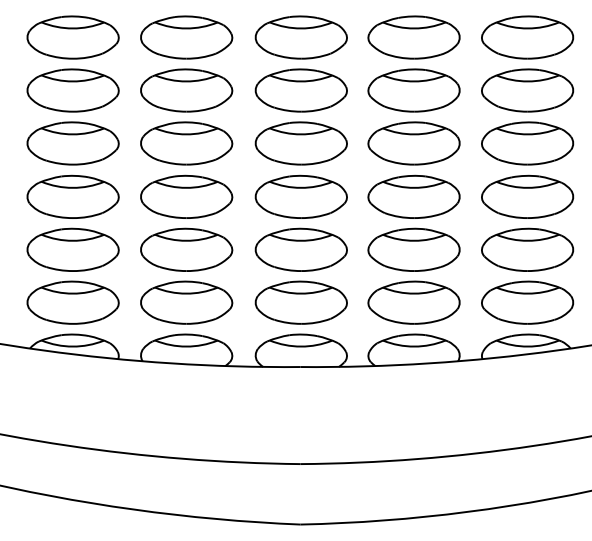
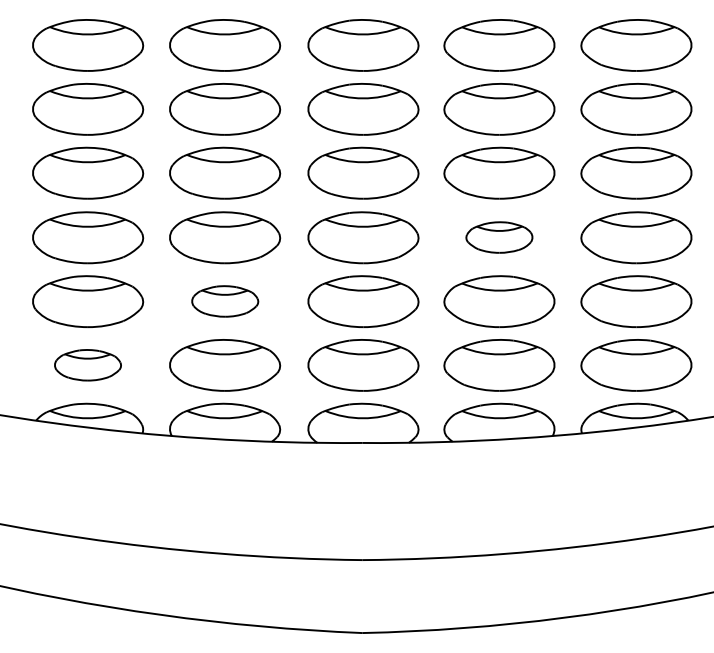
part: (413, 196) -> (498, 237), size x0.6
part: (186, 249) -> (224, 301), size x0.6
part: (72, 302) -> (87, 365), size x0.6

